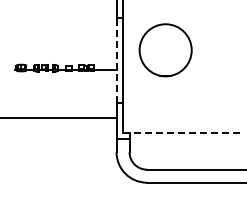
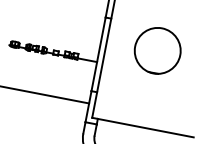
circle: (165, 50) -> (157, 51), moved
line: (116, 60) -> (98, 54), dashed -> solid
line: (181, 132) -> (142, 127), dashed -> solid

